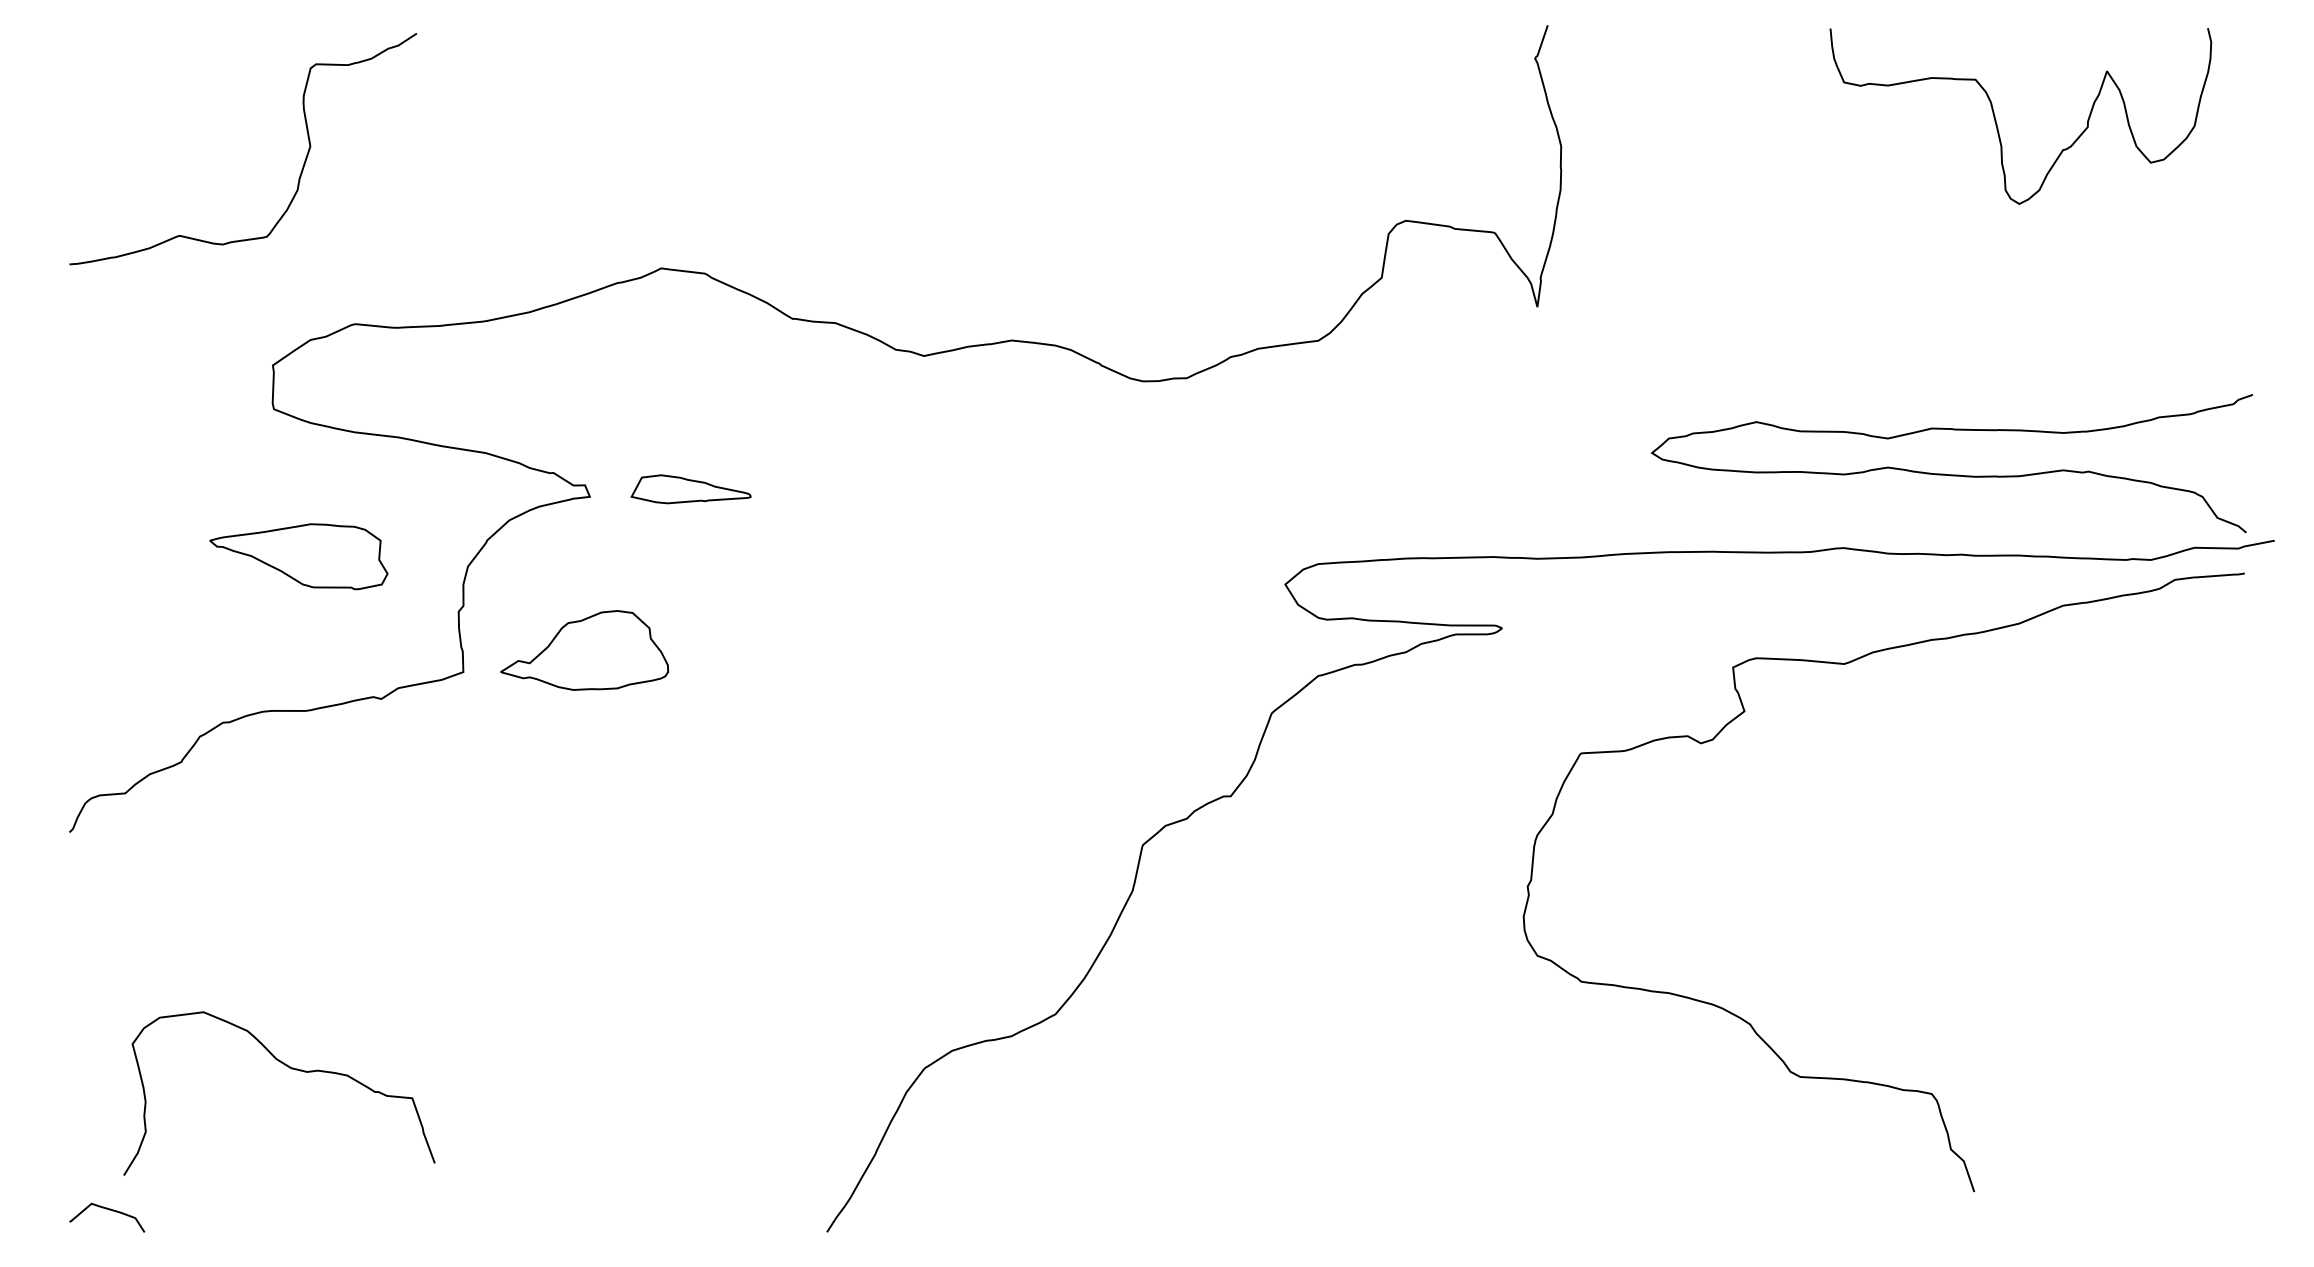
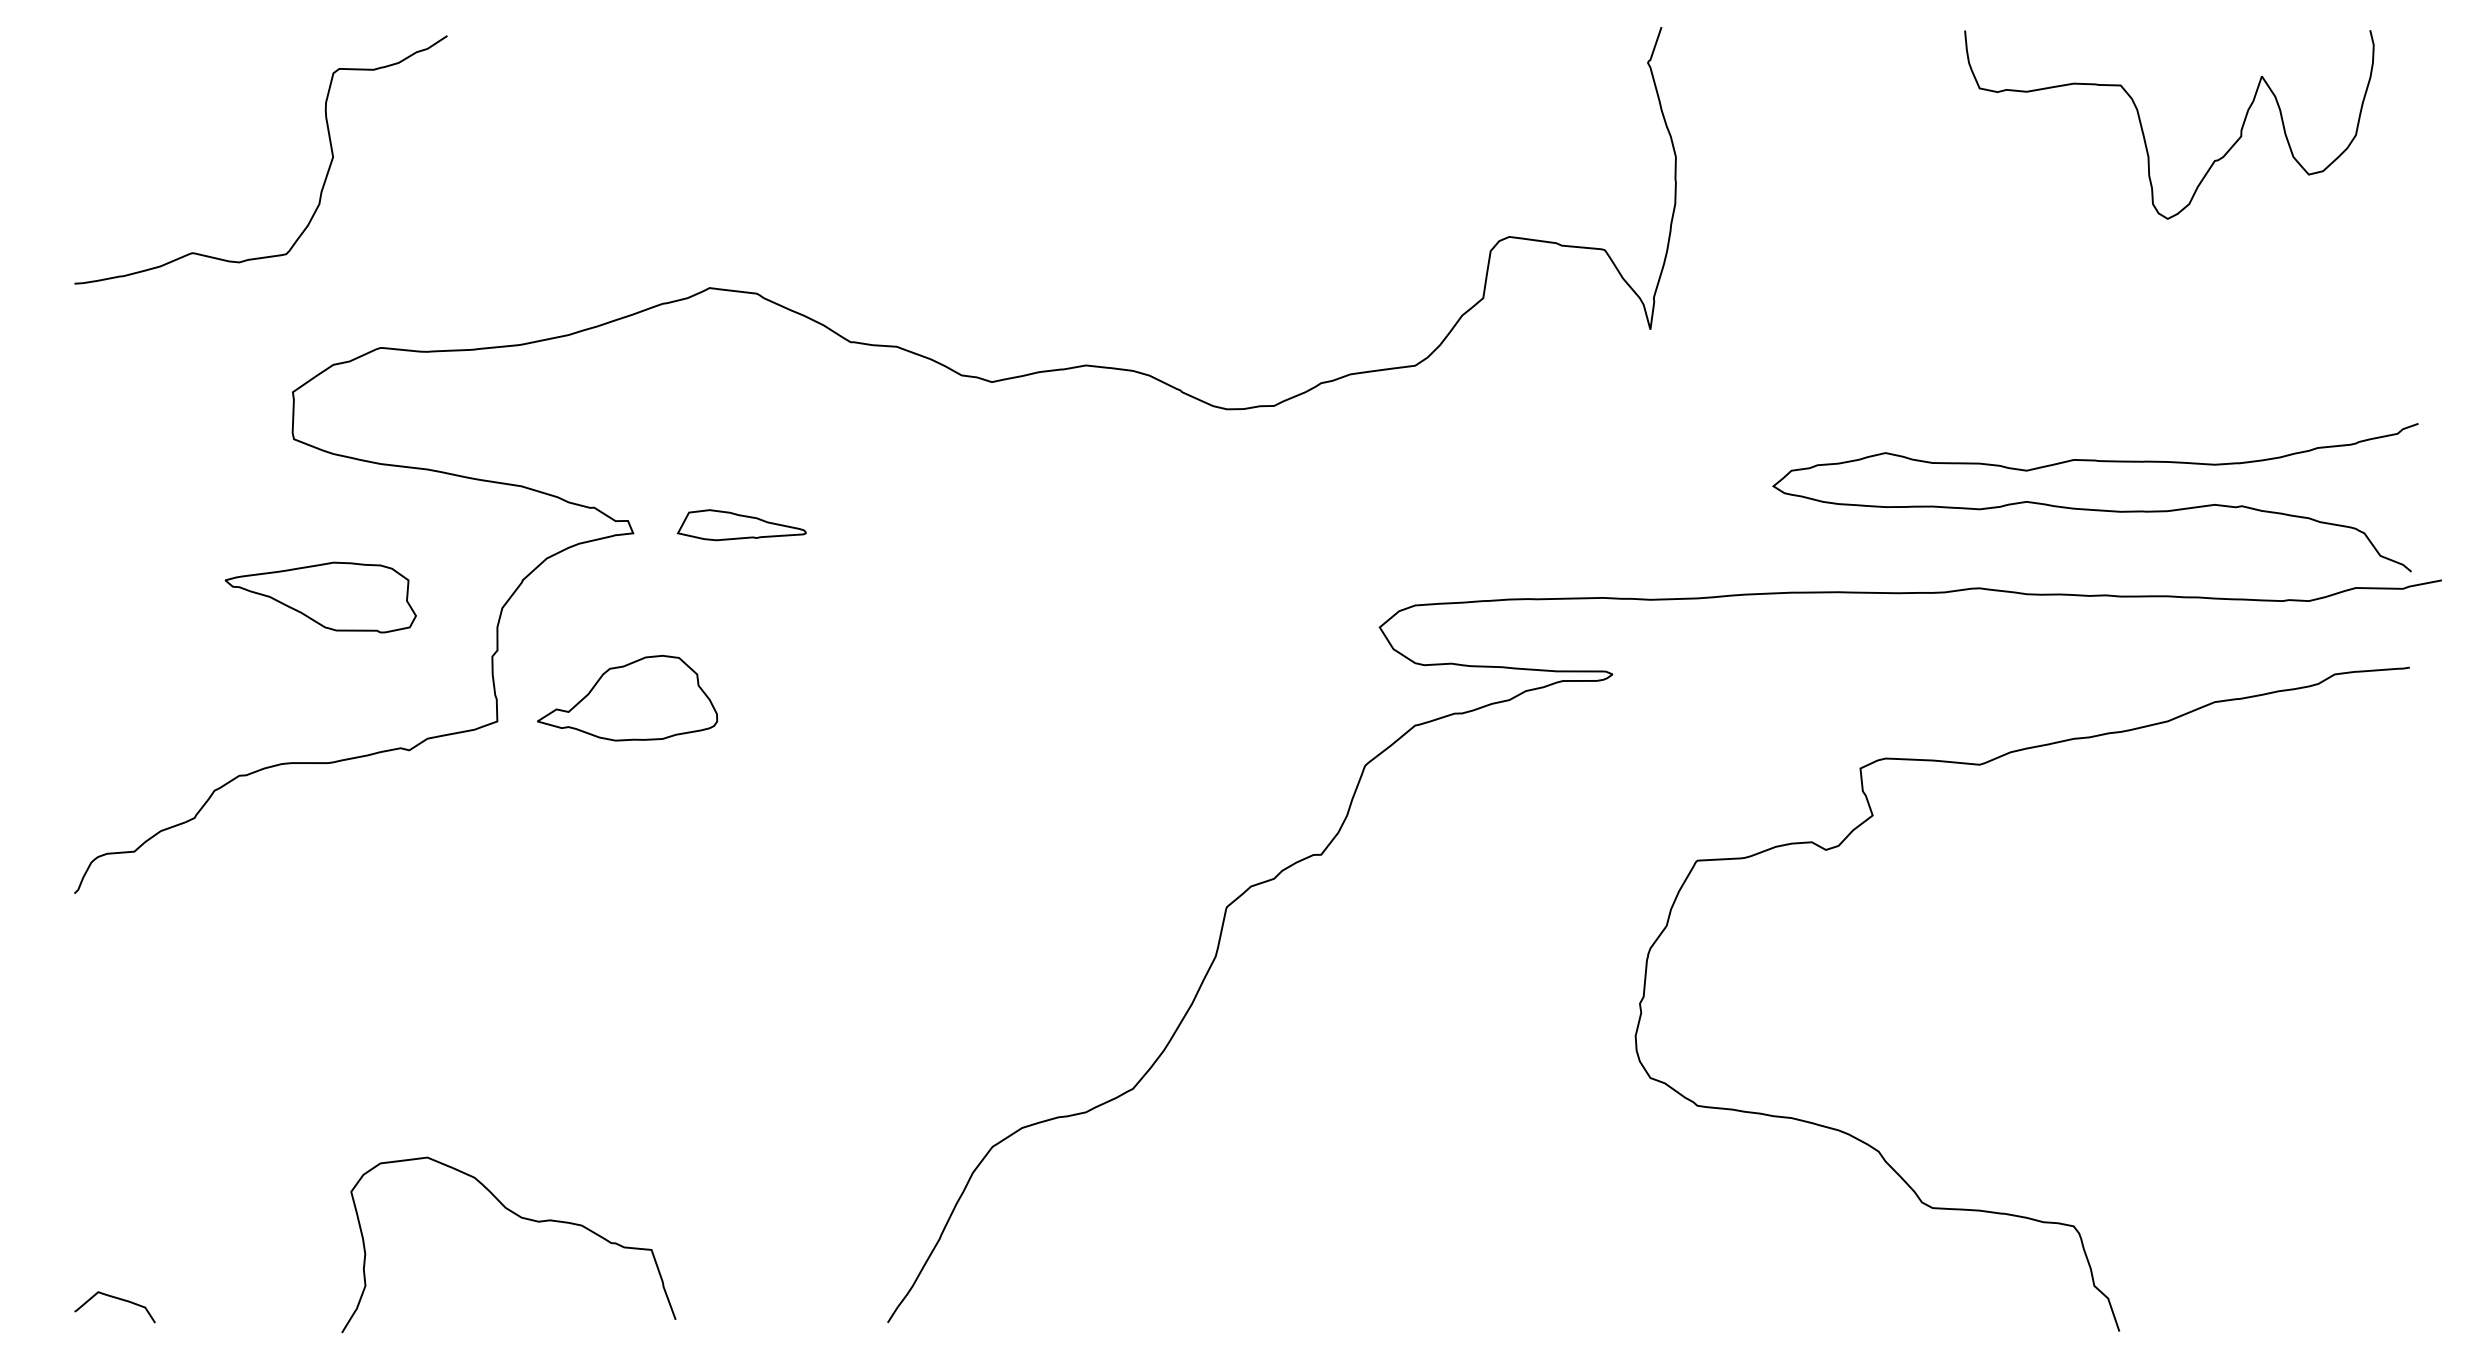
curve: (1748, 1022) -> (1877, 1149), moved
curve: (290, 1068) -> (520, 1218), moved

